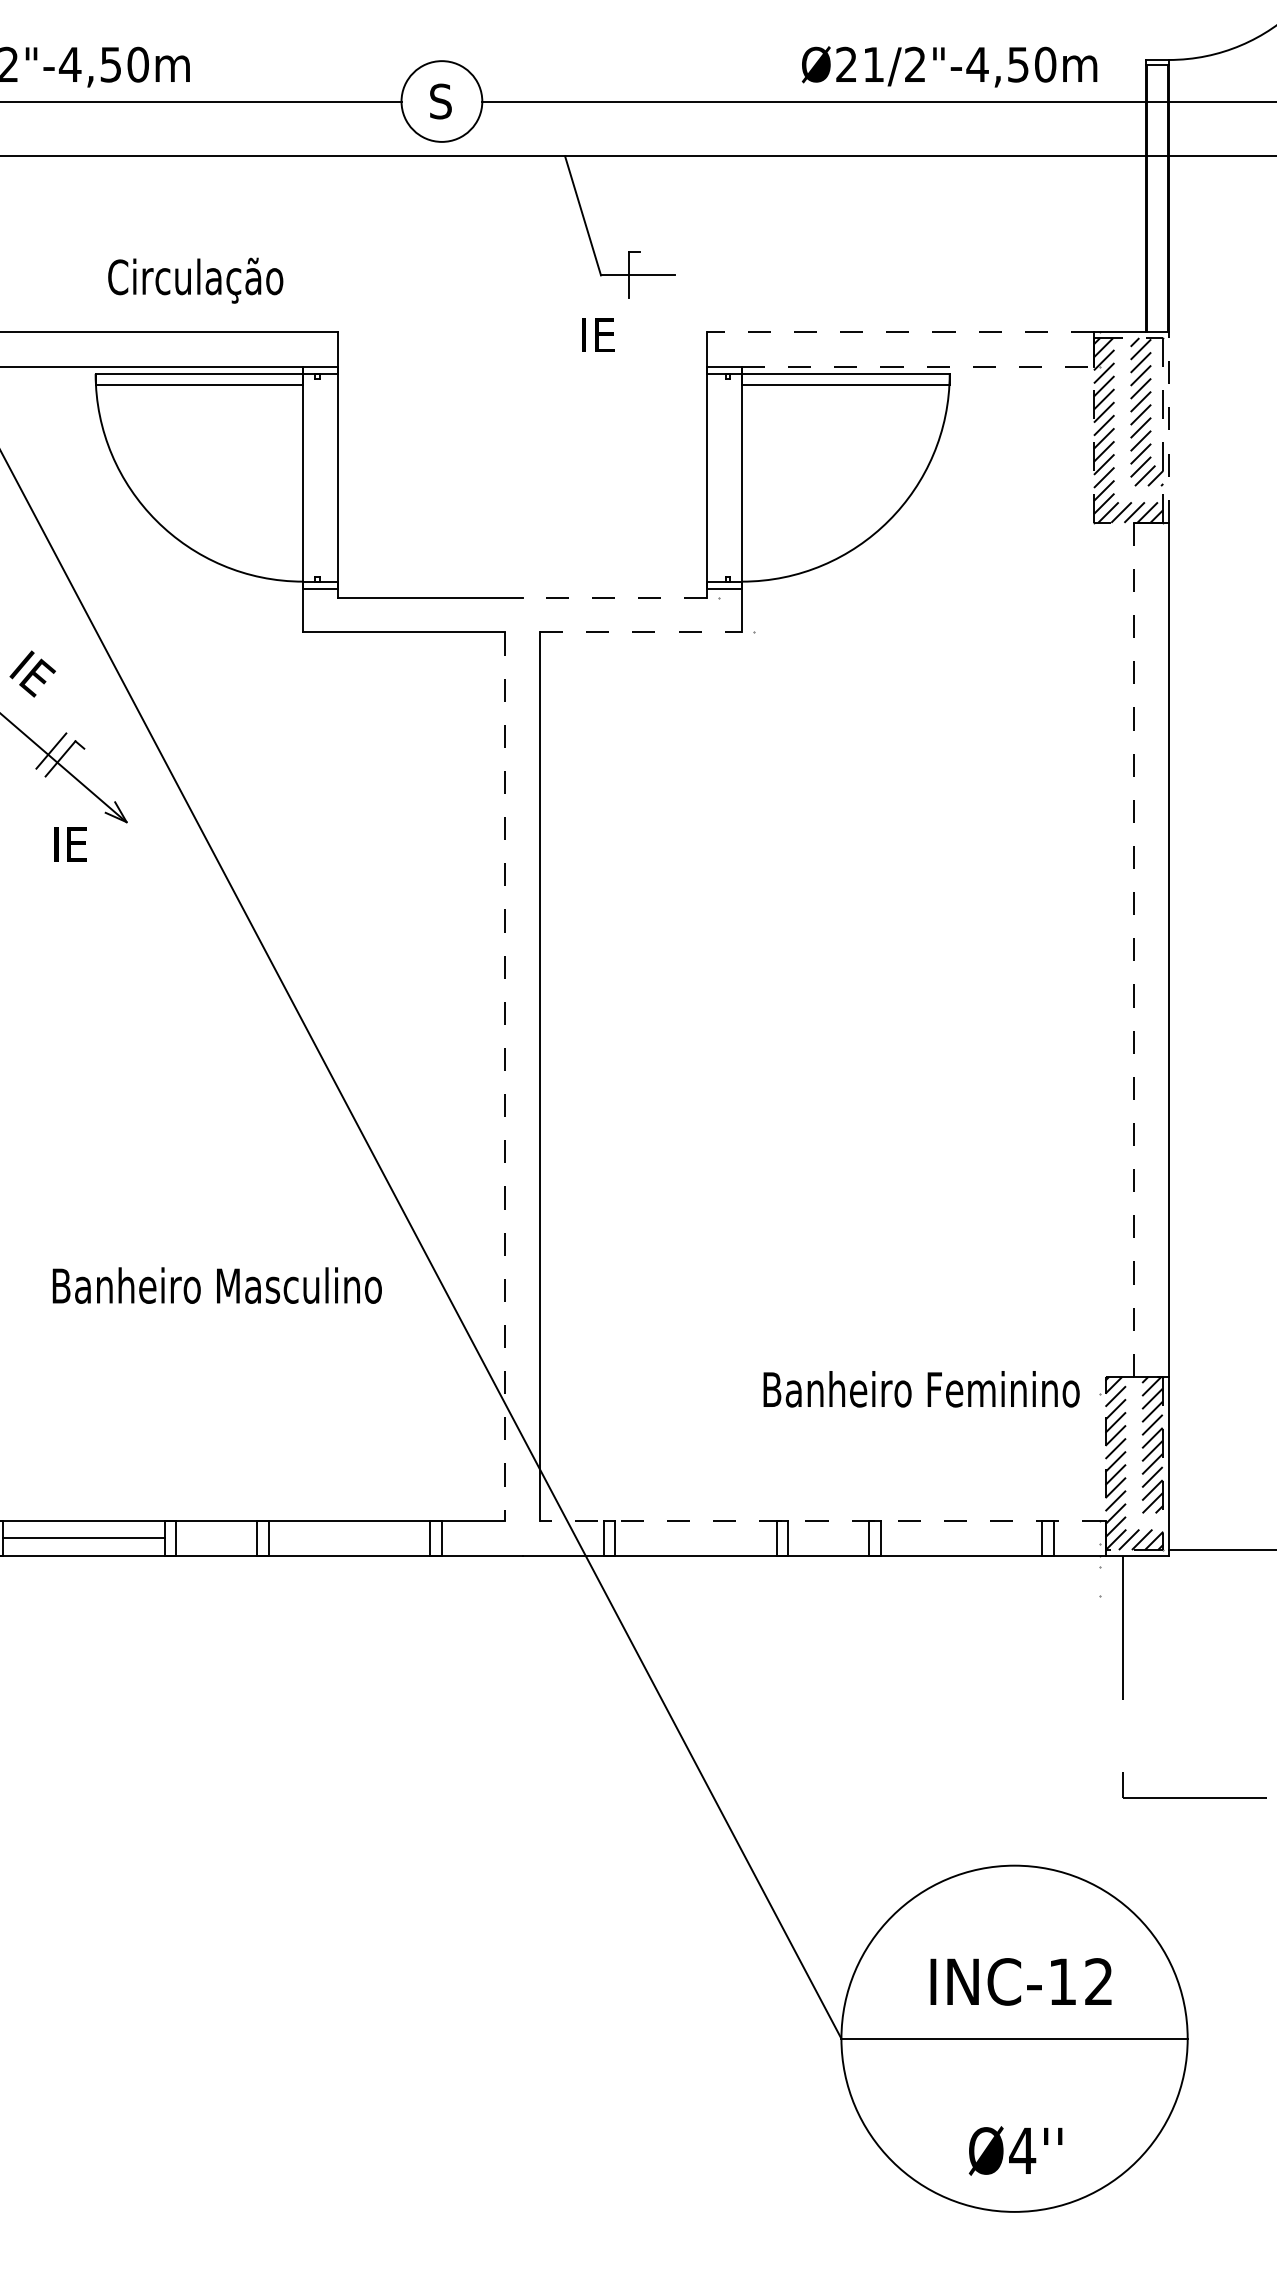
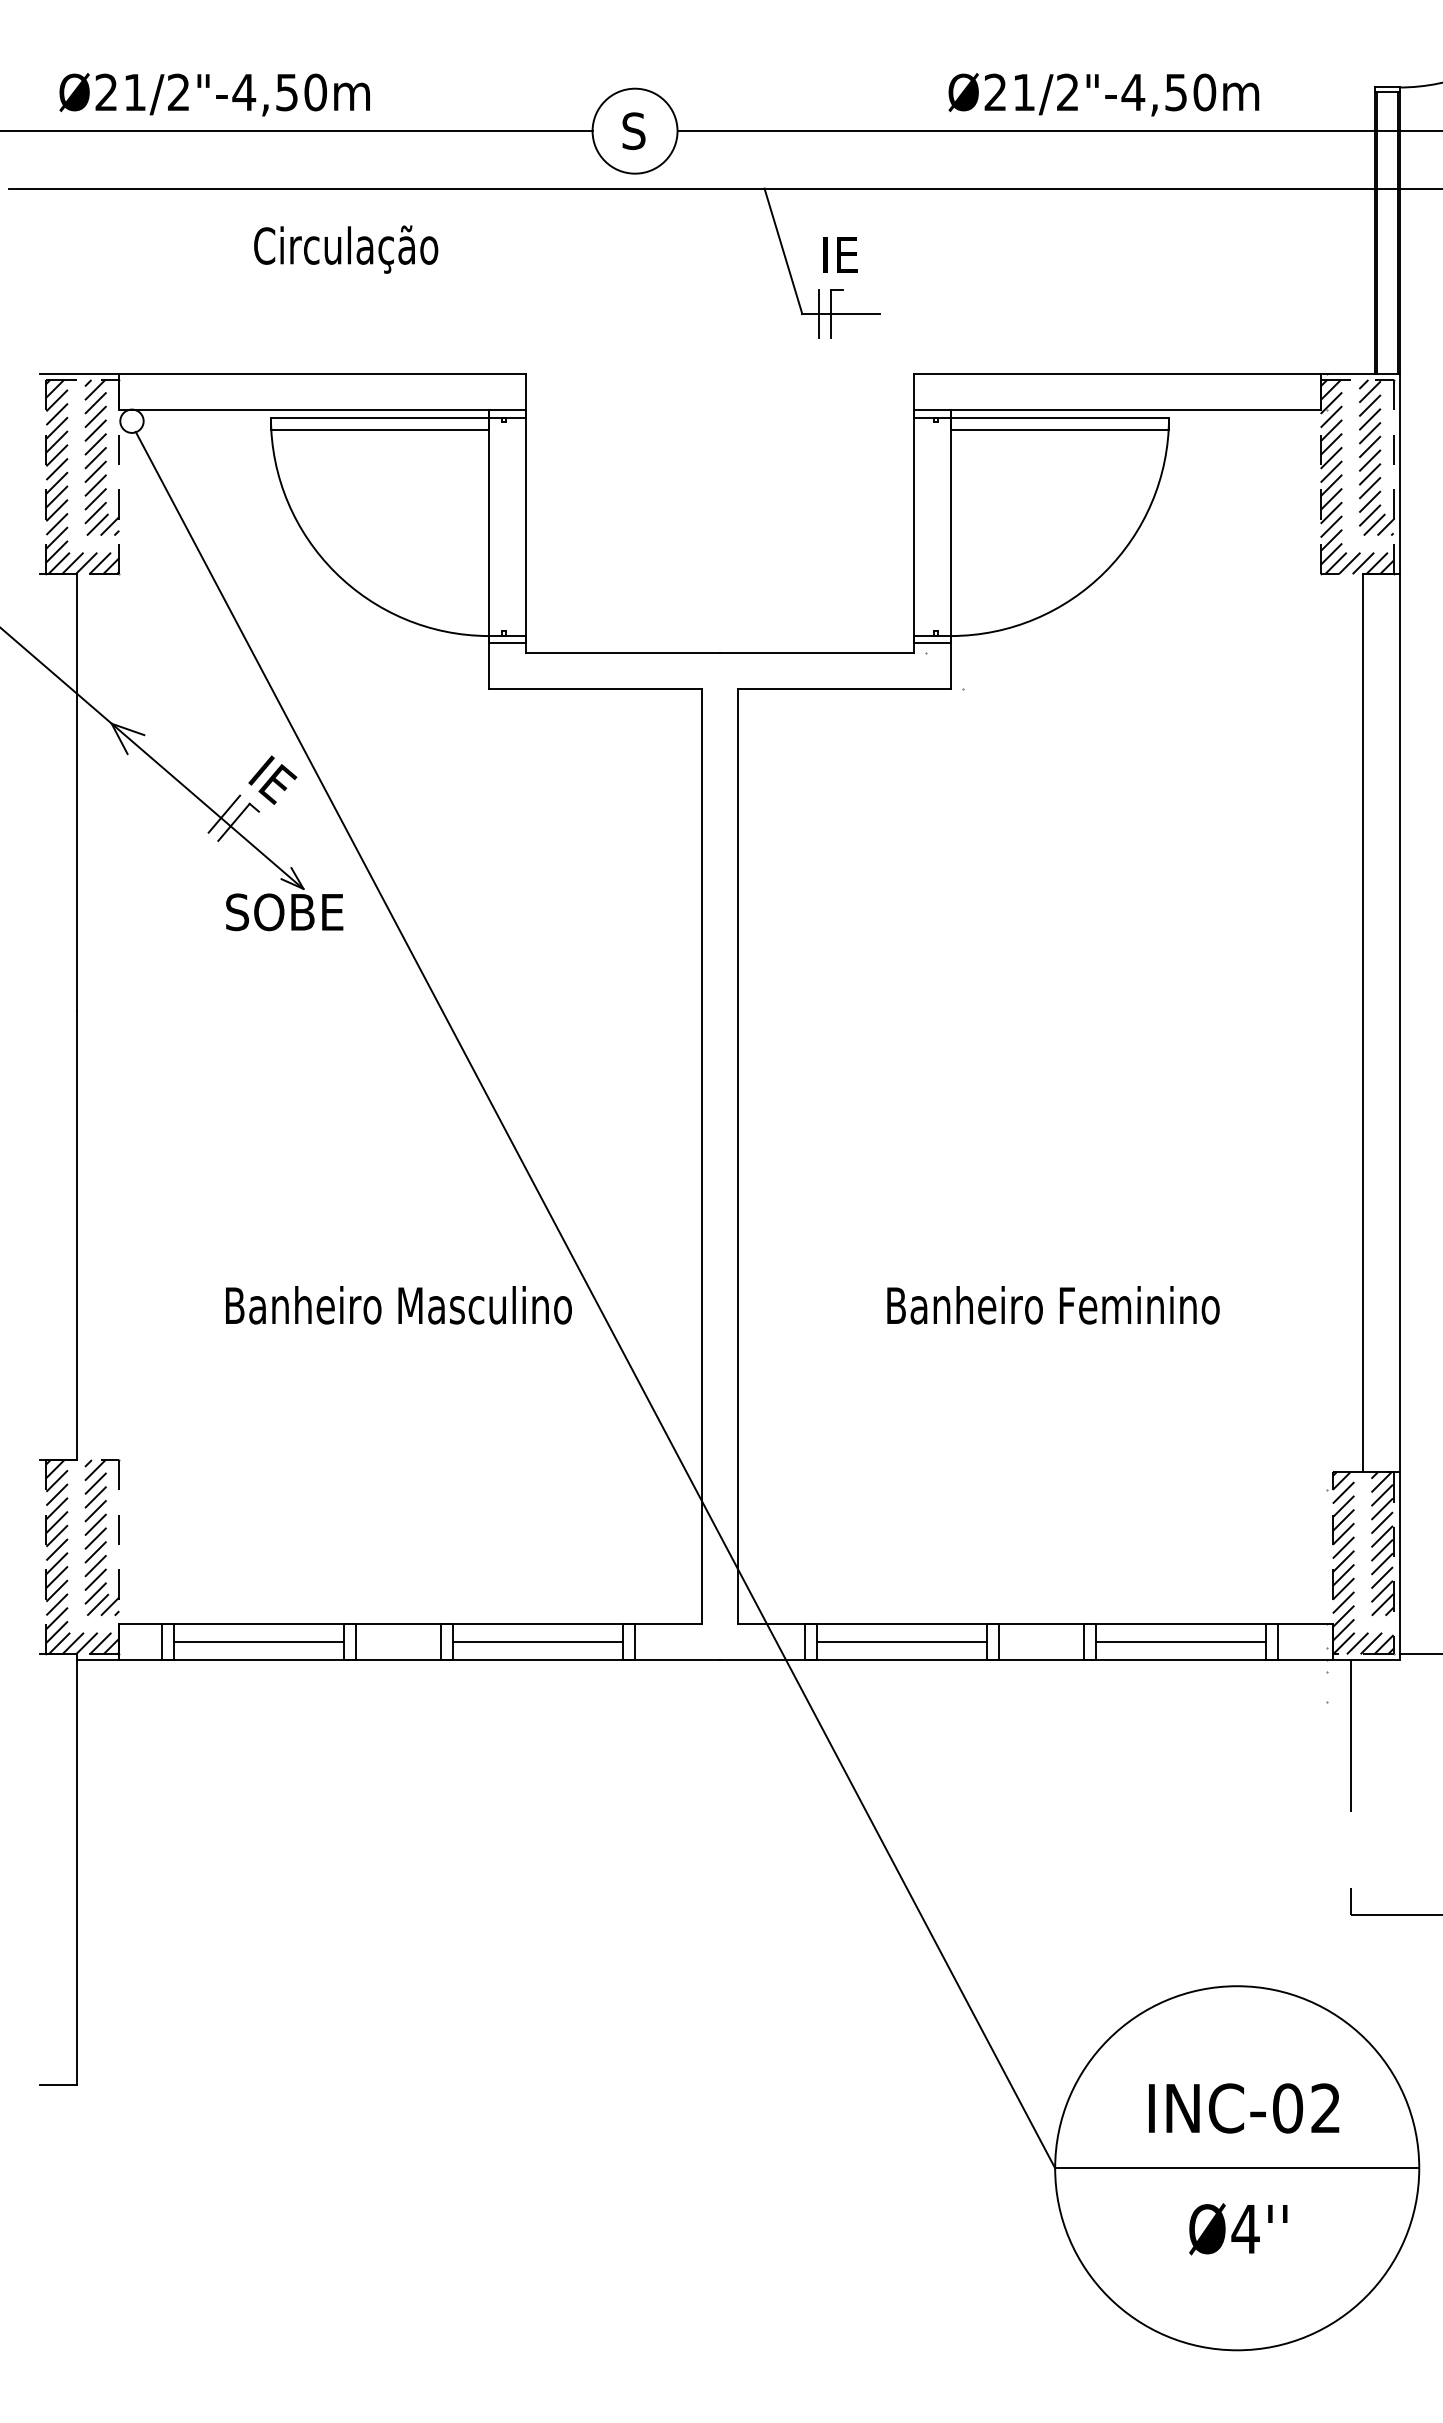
text: (949, 66) -> (1103, 94), moved
line: (616, 274) -> (818, 313), added
text: (196, 280) -> (346, 249), moved
line: (899, 331) -> (1116, 373), dashed -> solid
text: (598, 334) -> (840, 254), moved
line: (918, 367) -> (1136, 410), dashed -> solid
line: (1168, 427) -> (1399, 473), dashed -> solid
line: (614, 598) -> (816, 653), dashed -> solid
line: (641, 632) -> (844, 689), dashed -> solid
text: (32, 673) -> (272, 779), moved
text: (108, 844) -> (284, 912), IE -> SOBE
line: (1134, 950) -> (1363, 1023), dashed -> solid
line: (505, 1077) -> (701, 1157), dashed -> solid
text: (216, 1285) -> (398, 1305), moved
text: (921, 1389) -> (1053, 1305), moved
line: (822, 1520) -> (1035, 1623), dashed -> solid
line: (349, 1538) -> (537, 1642), added
line: (696, 1538) -> (902, 1642), added
line: (961, 1538) -> (1181, 1642), added
text: (1063, 1981) -> (1288, 2108), INC-12 -> INC-02
text: (1015, 2151) -> (1238, 2229), moved

